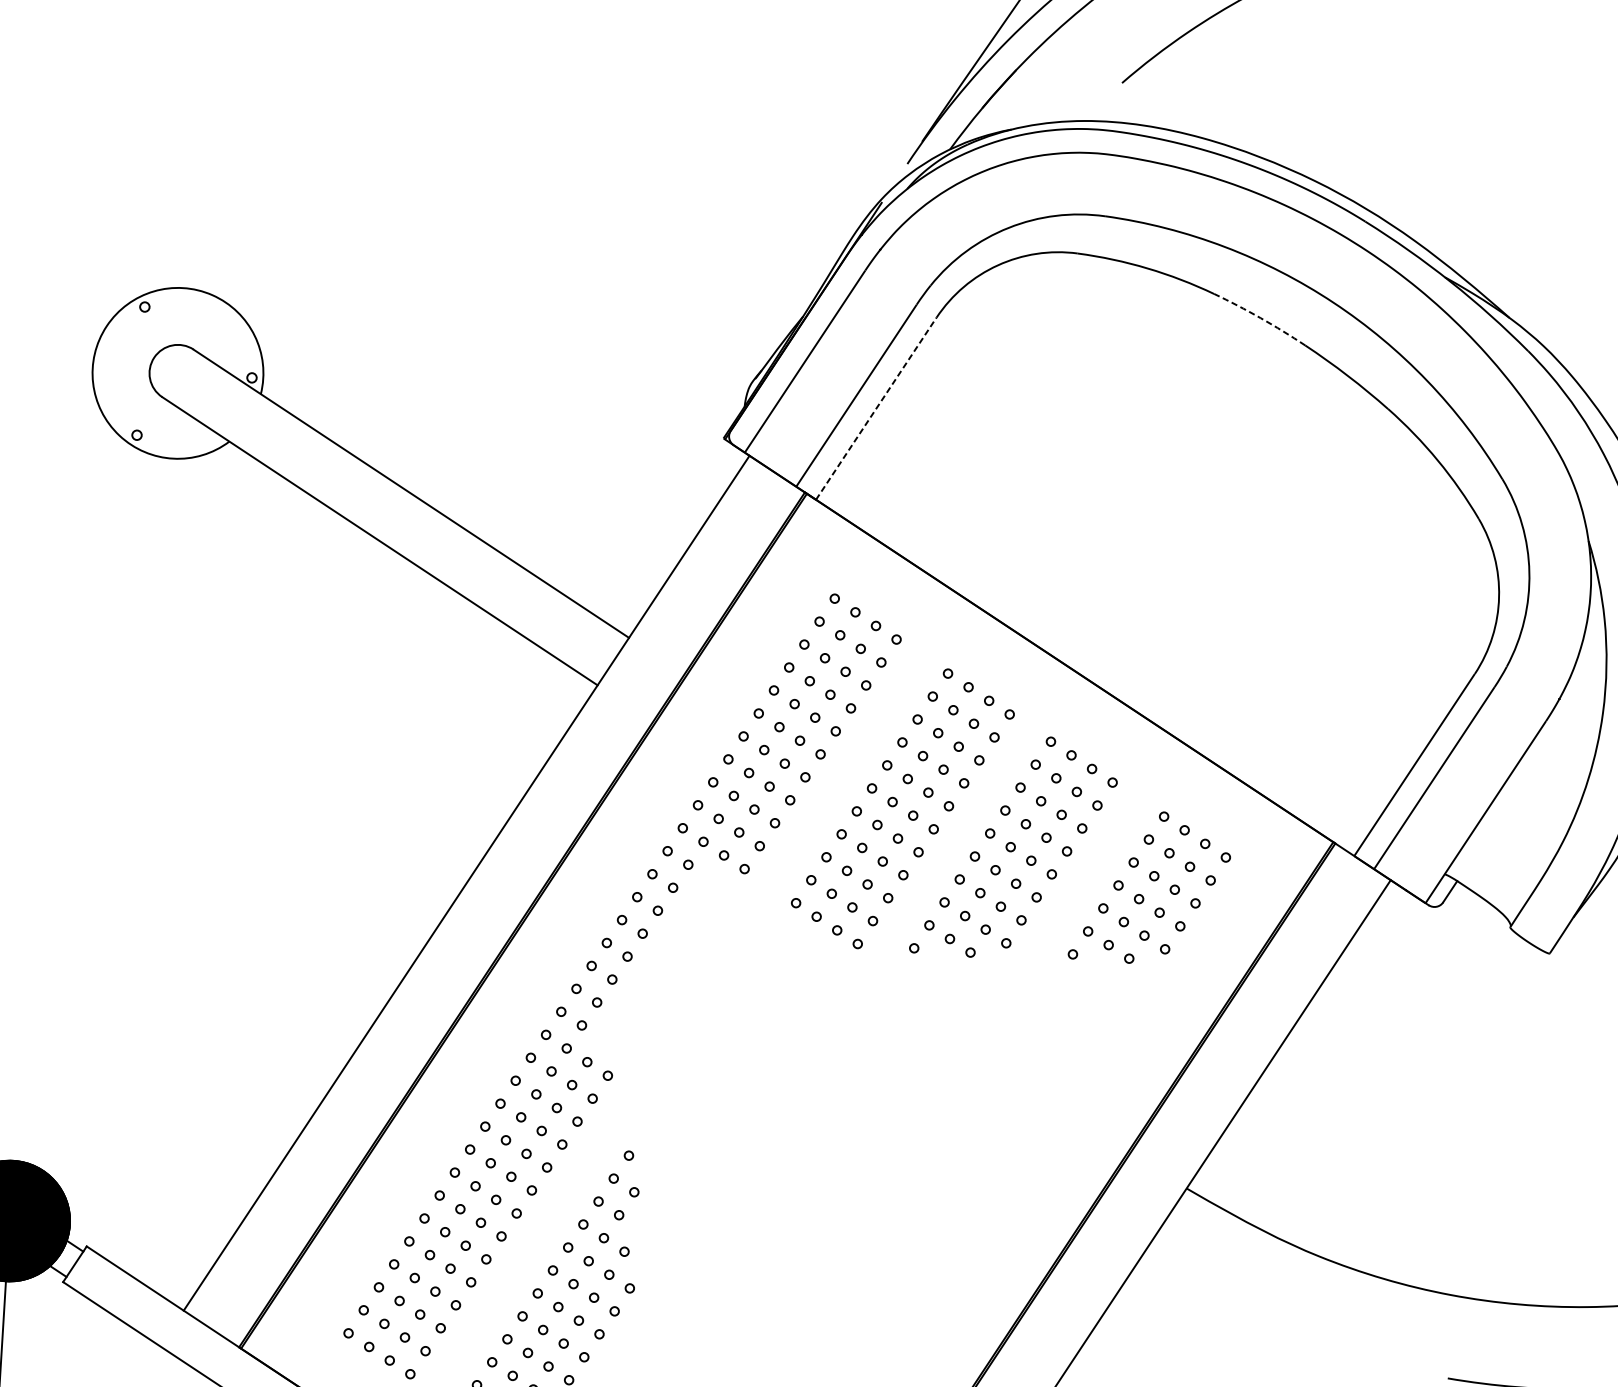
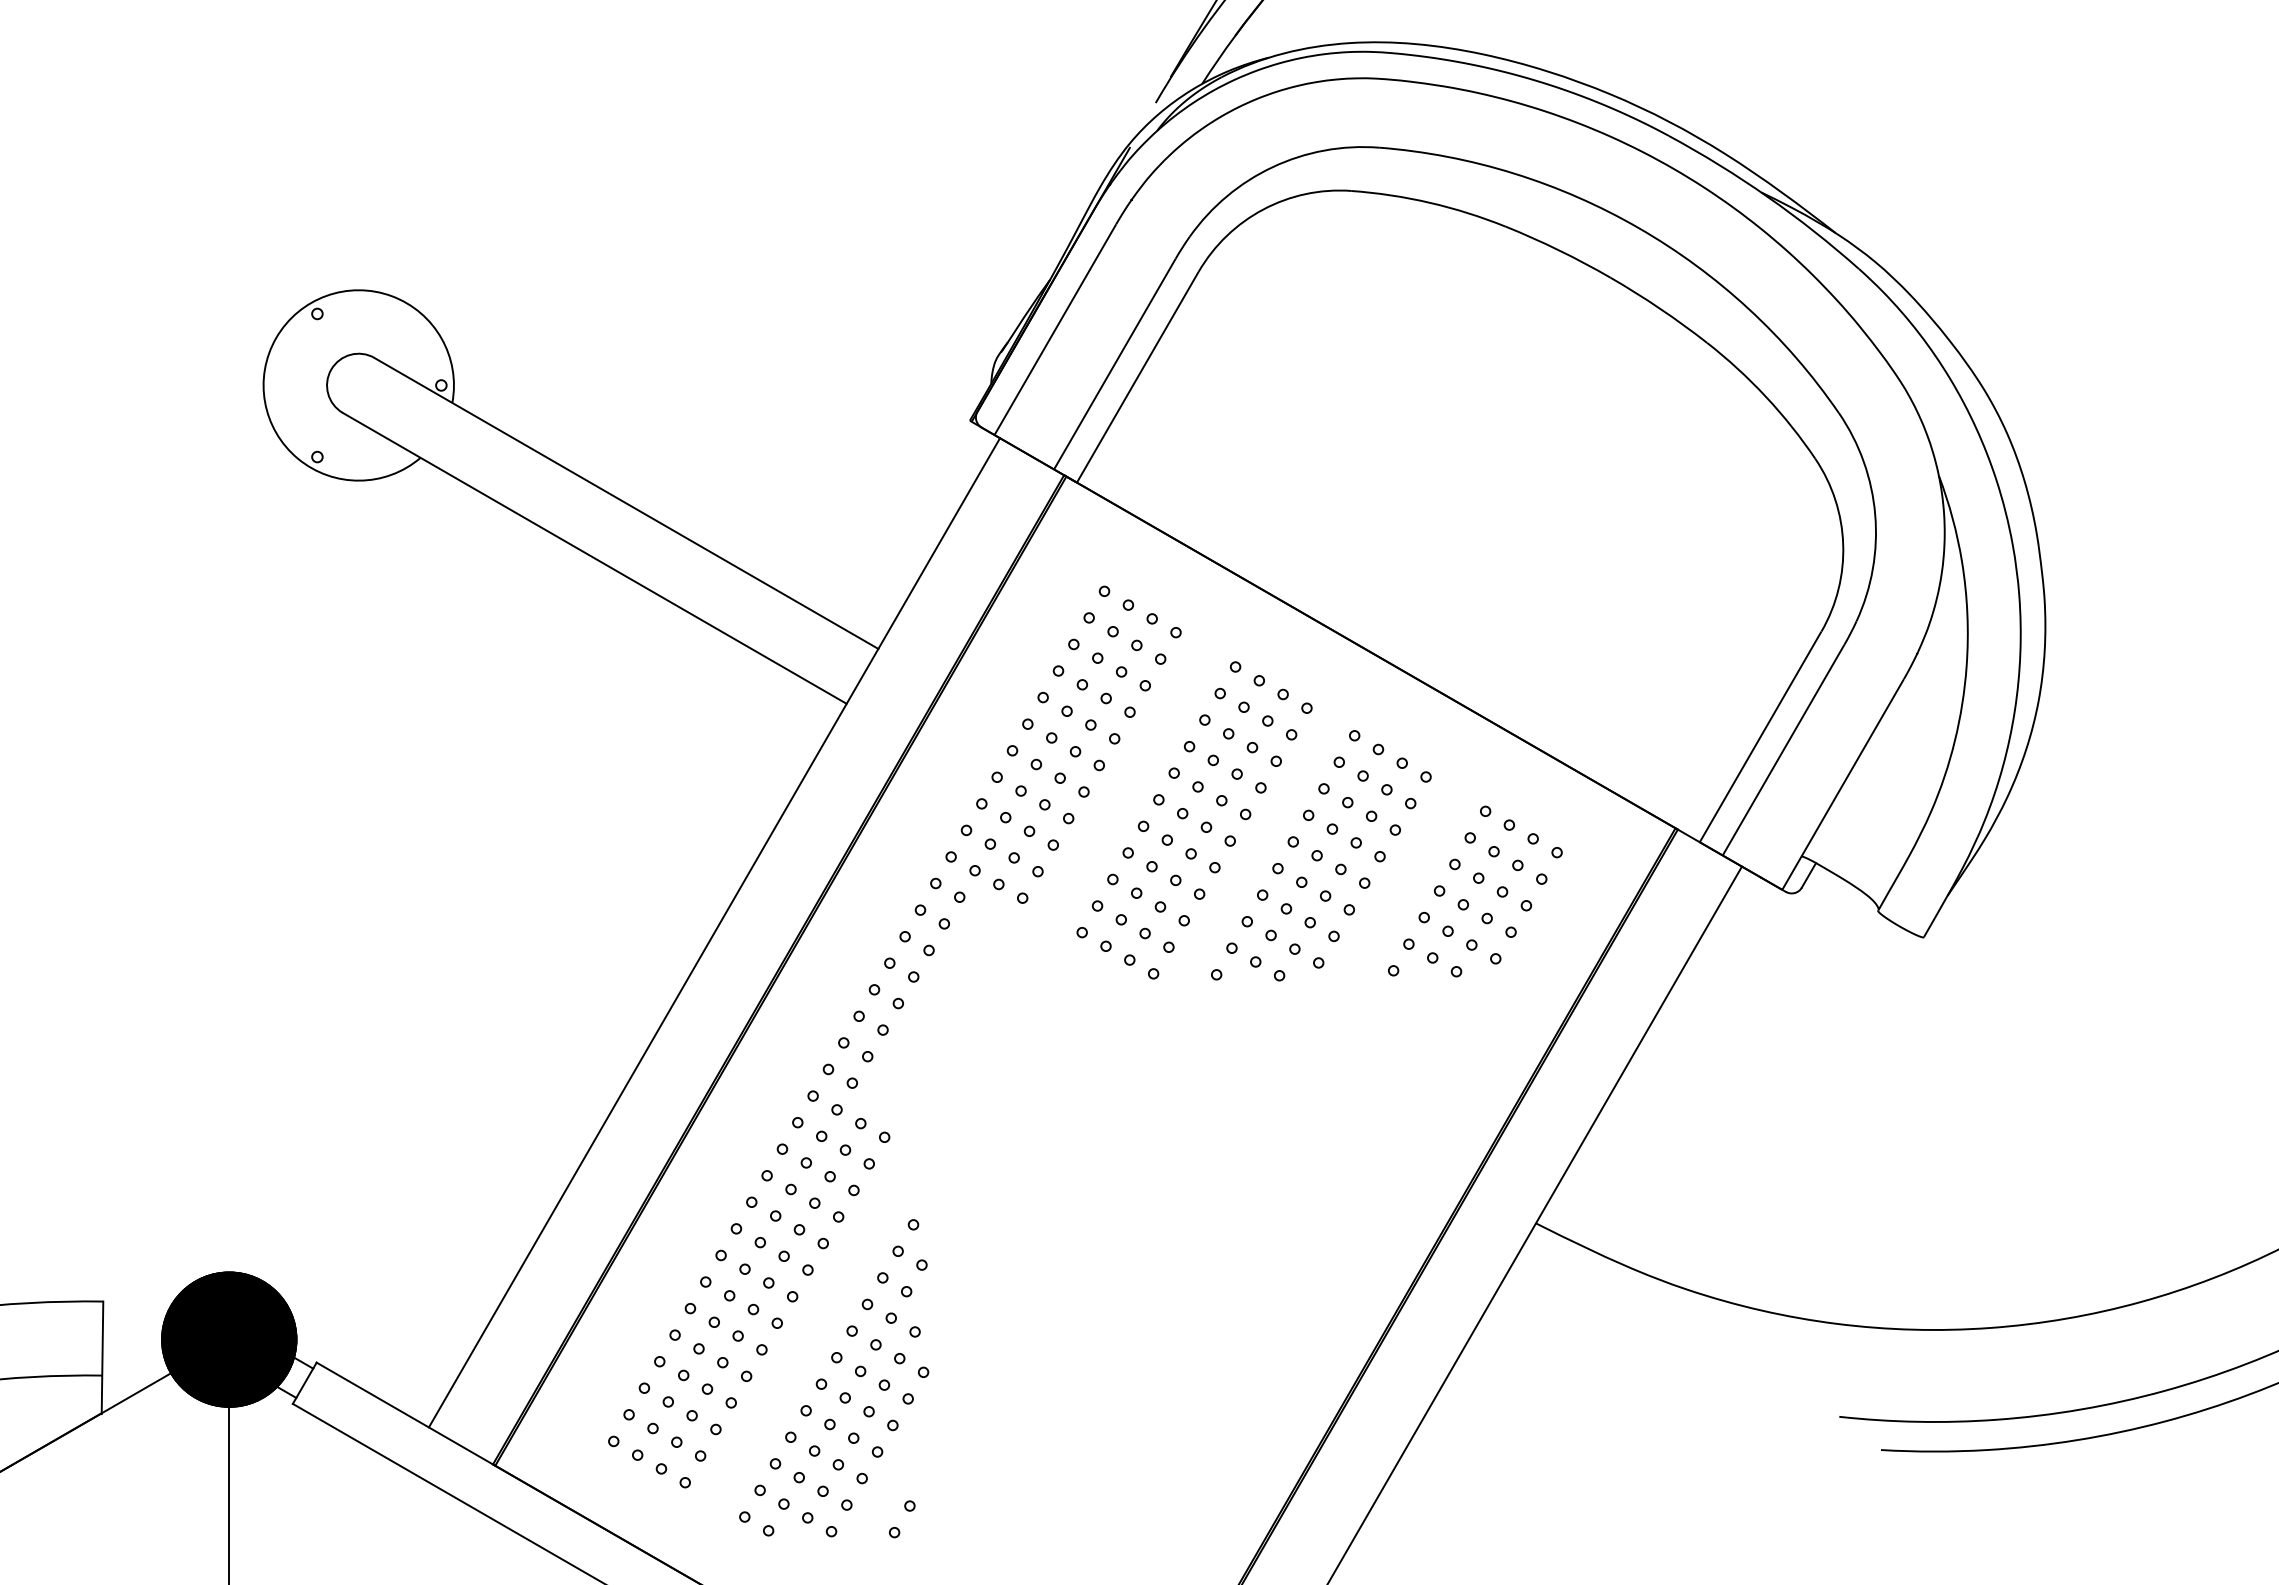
arc: (1261, 318) -> (1559, 250), dashed -> solid
line: (876, 408) -> (1137, 377), dashed -> solid

